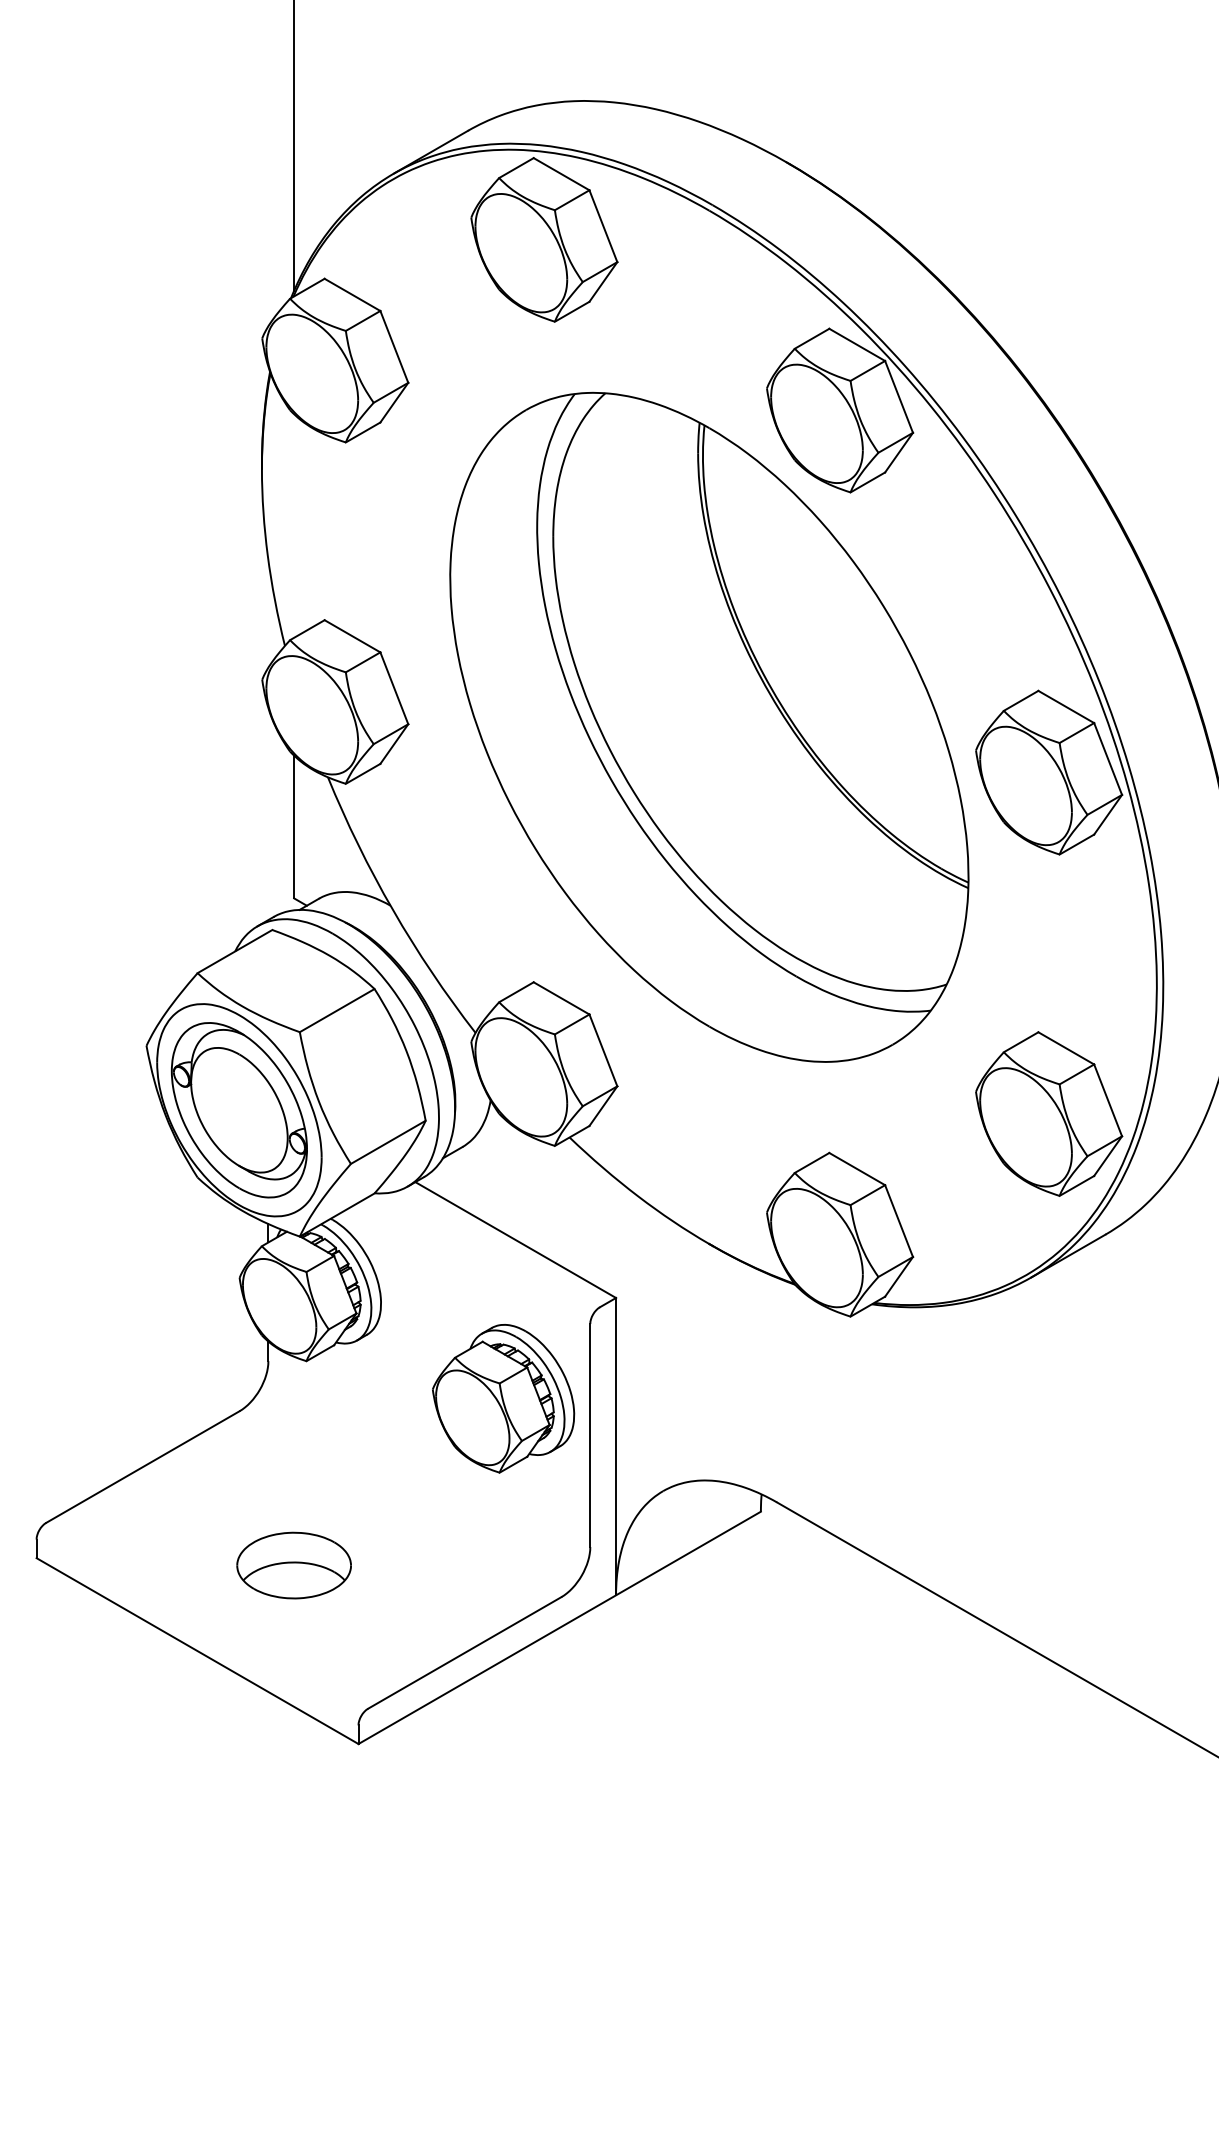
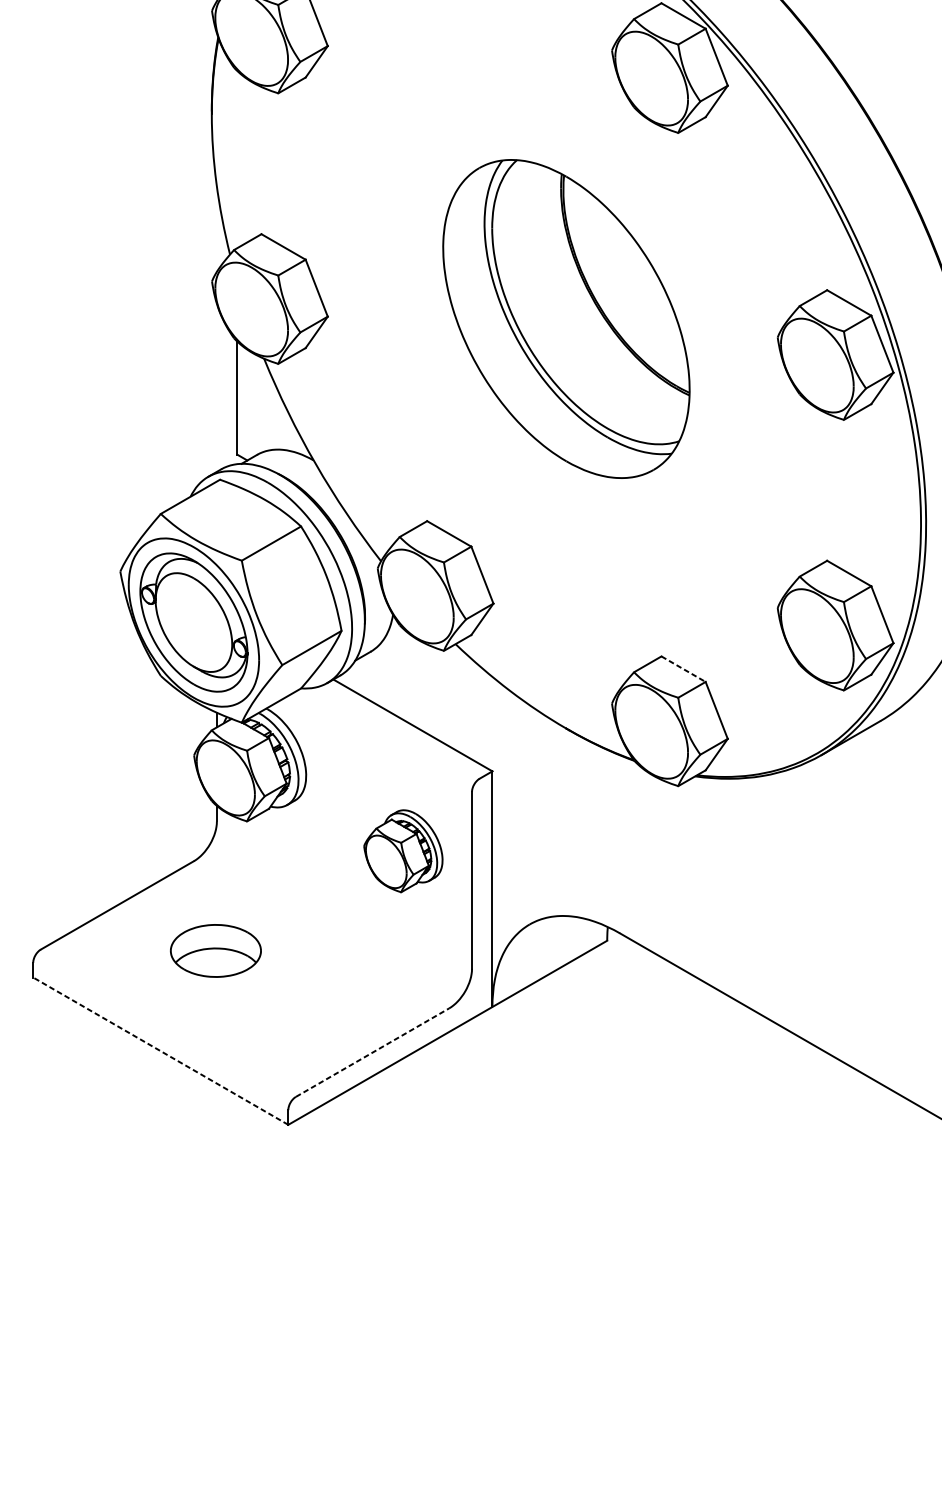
part: (709, 726) -> (566, 318), size x0.6
line: (857, 1169) -> (683, 669), solid -> dashed
part: (503, 1398) -> (403, 851), size x0.7
part: (293, 1565) -> (215, 950), moved
line: (197, 1651) -> (160, 1051), solid -> dashed
line: (464, 1652) -> (372, 1052), solid -> dashed

